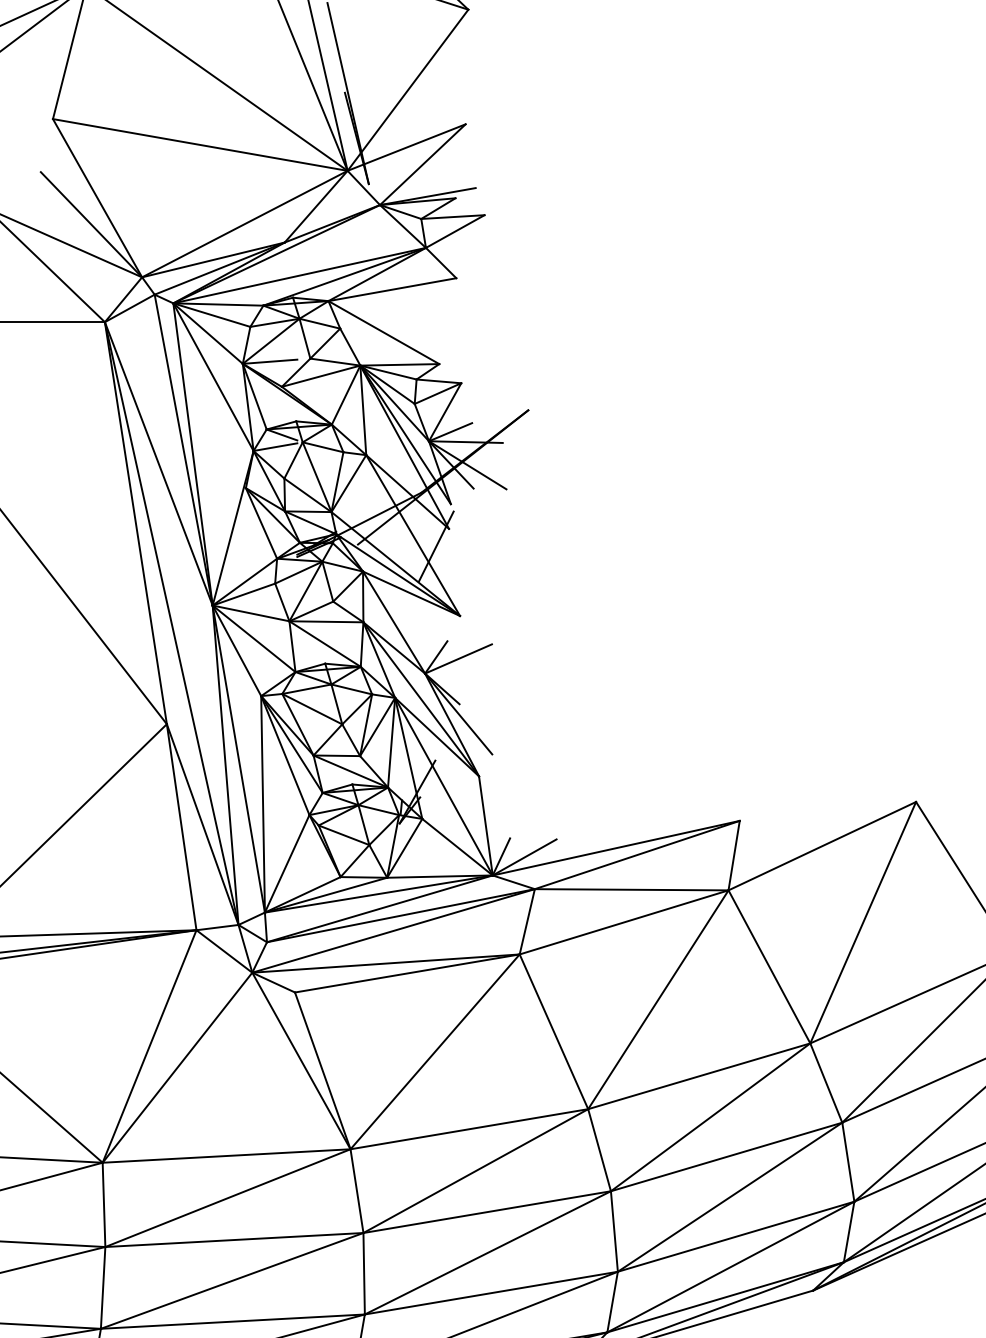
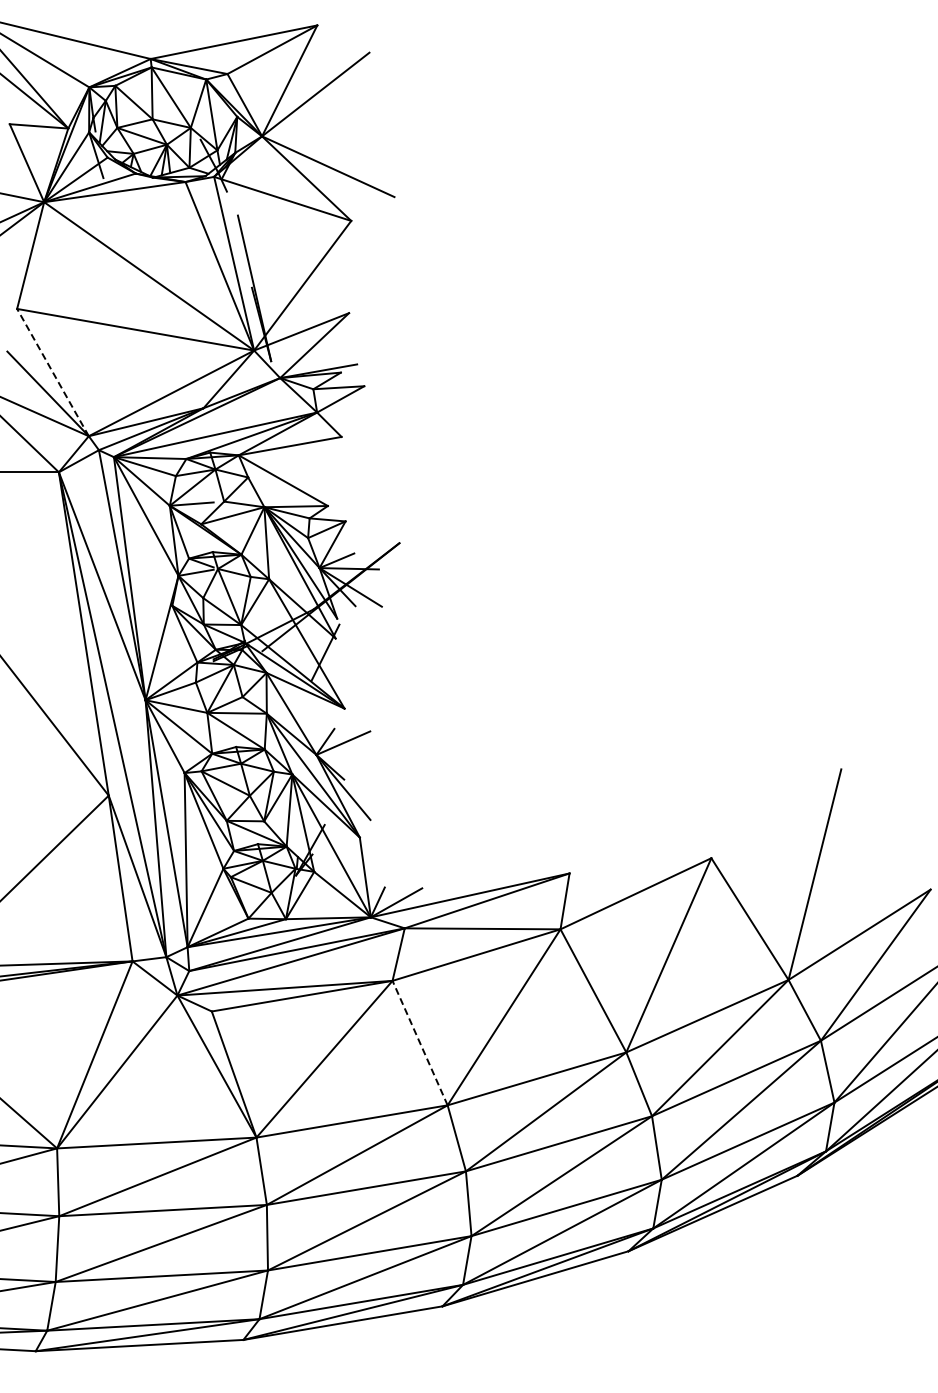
line: (96, 198) -> (52, 372), solid -> dashed
line: (553, 1031) -> (419, 1042), solid -> dashed

